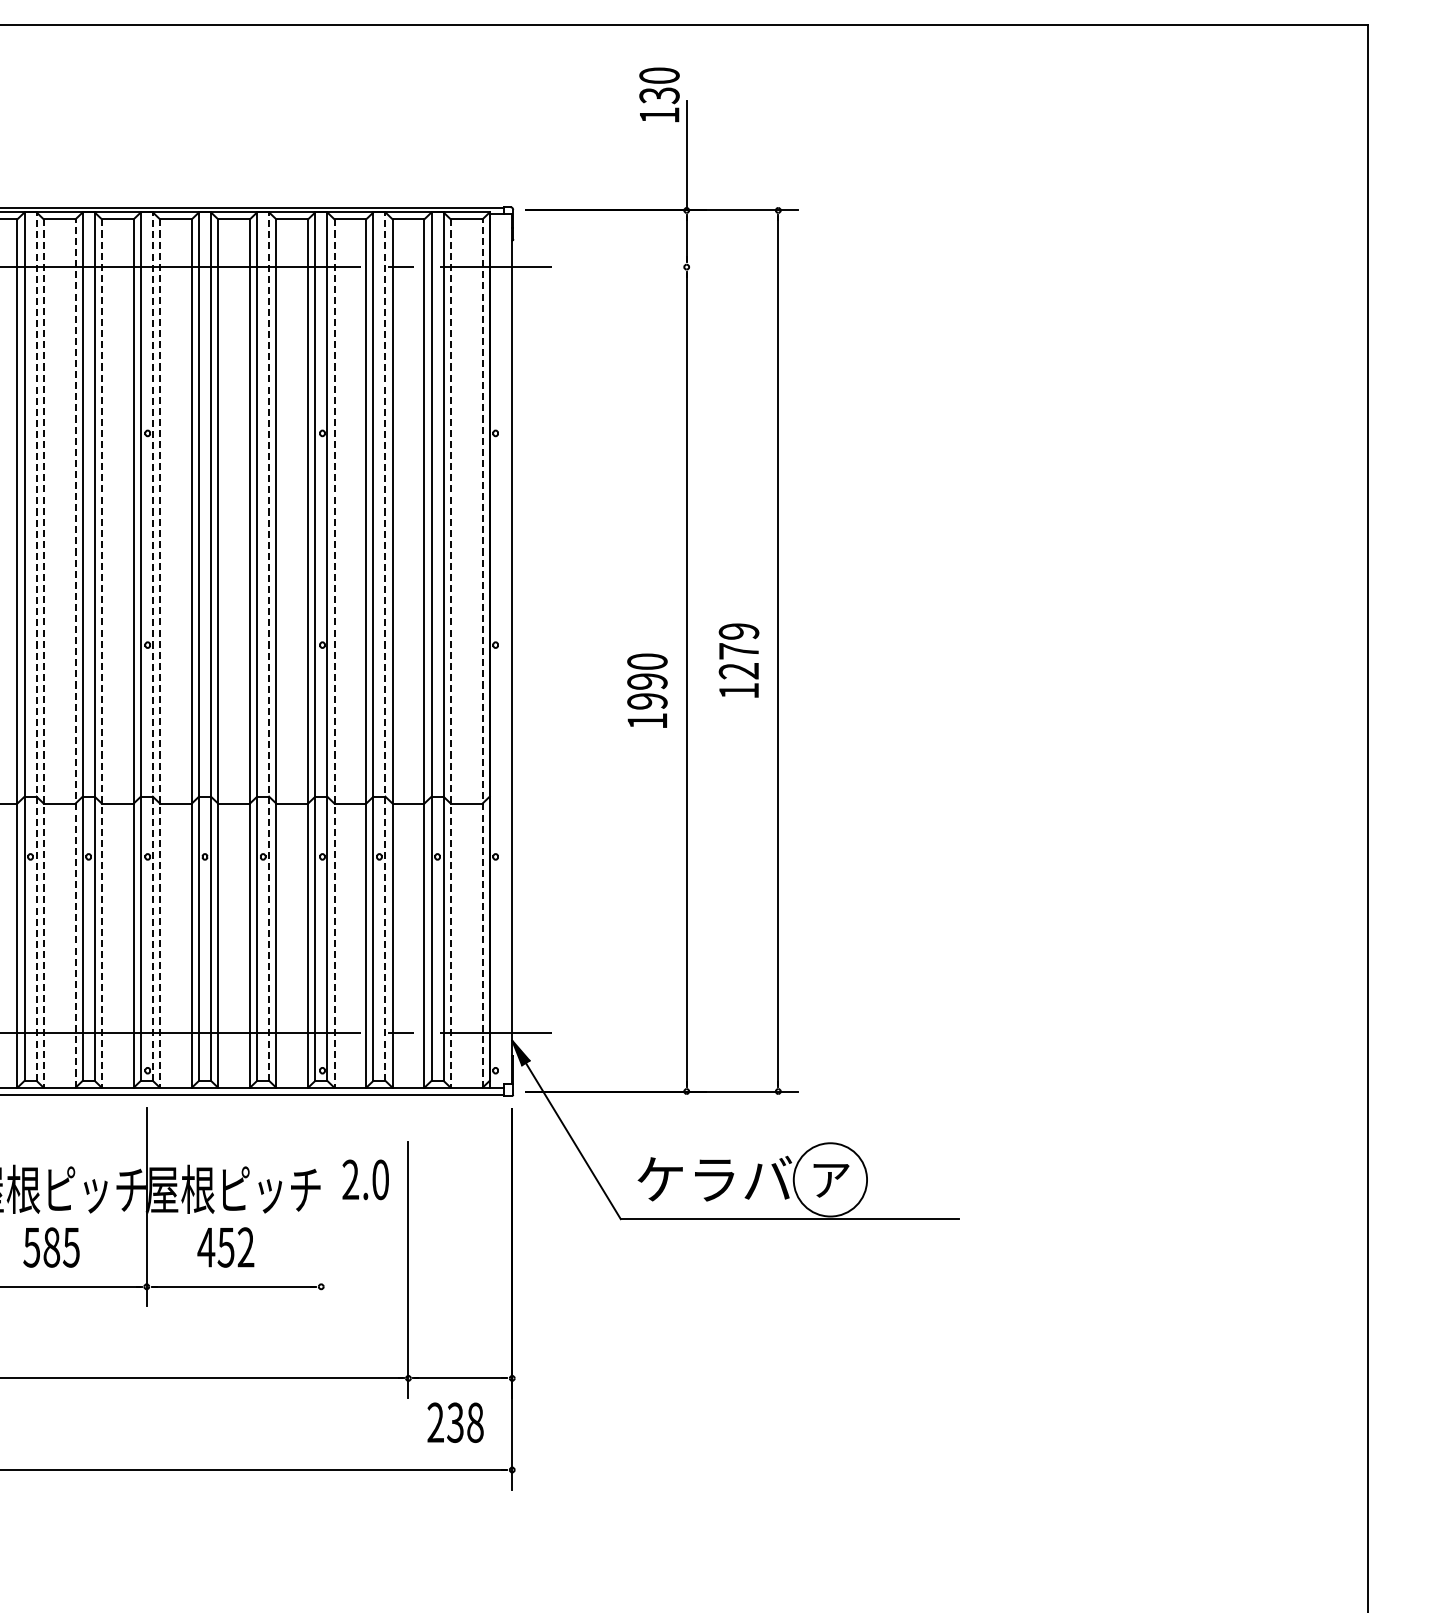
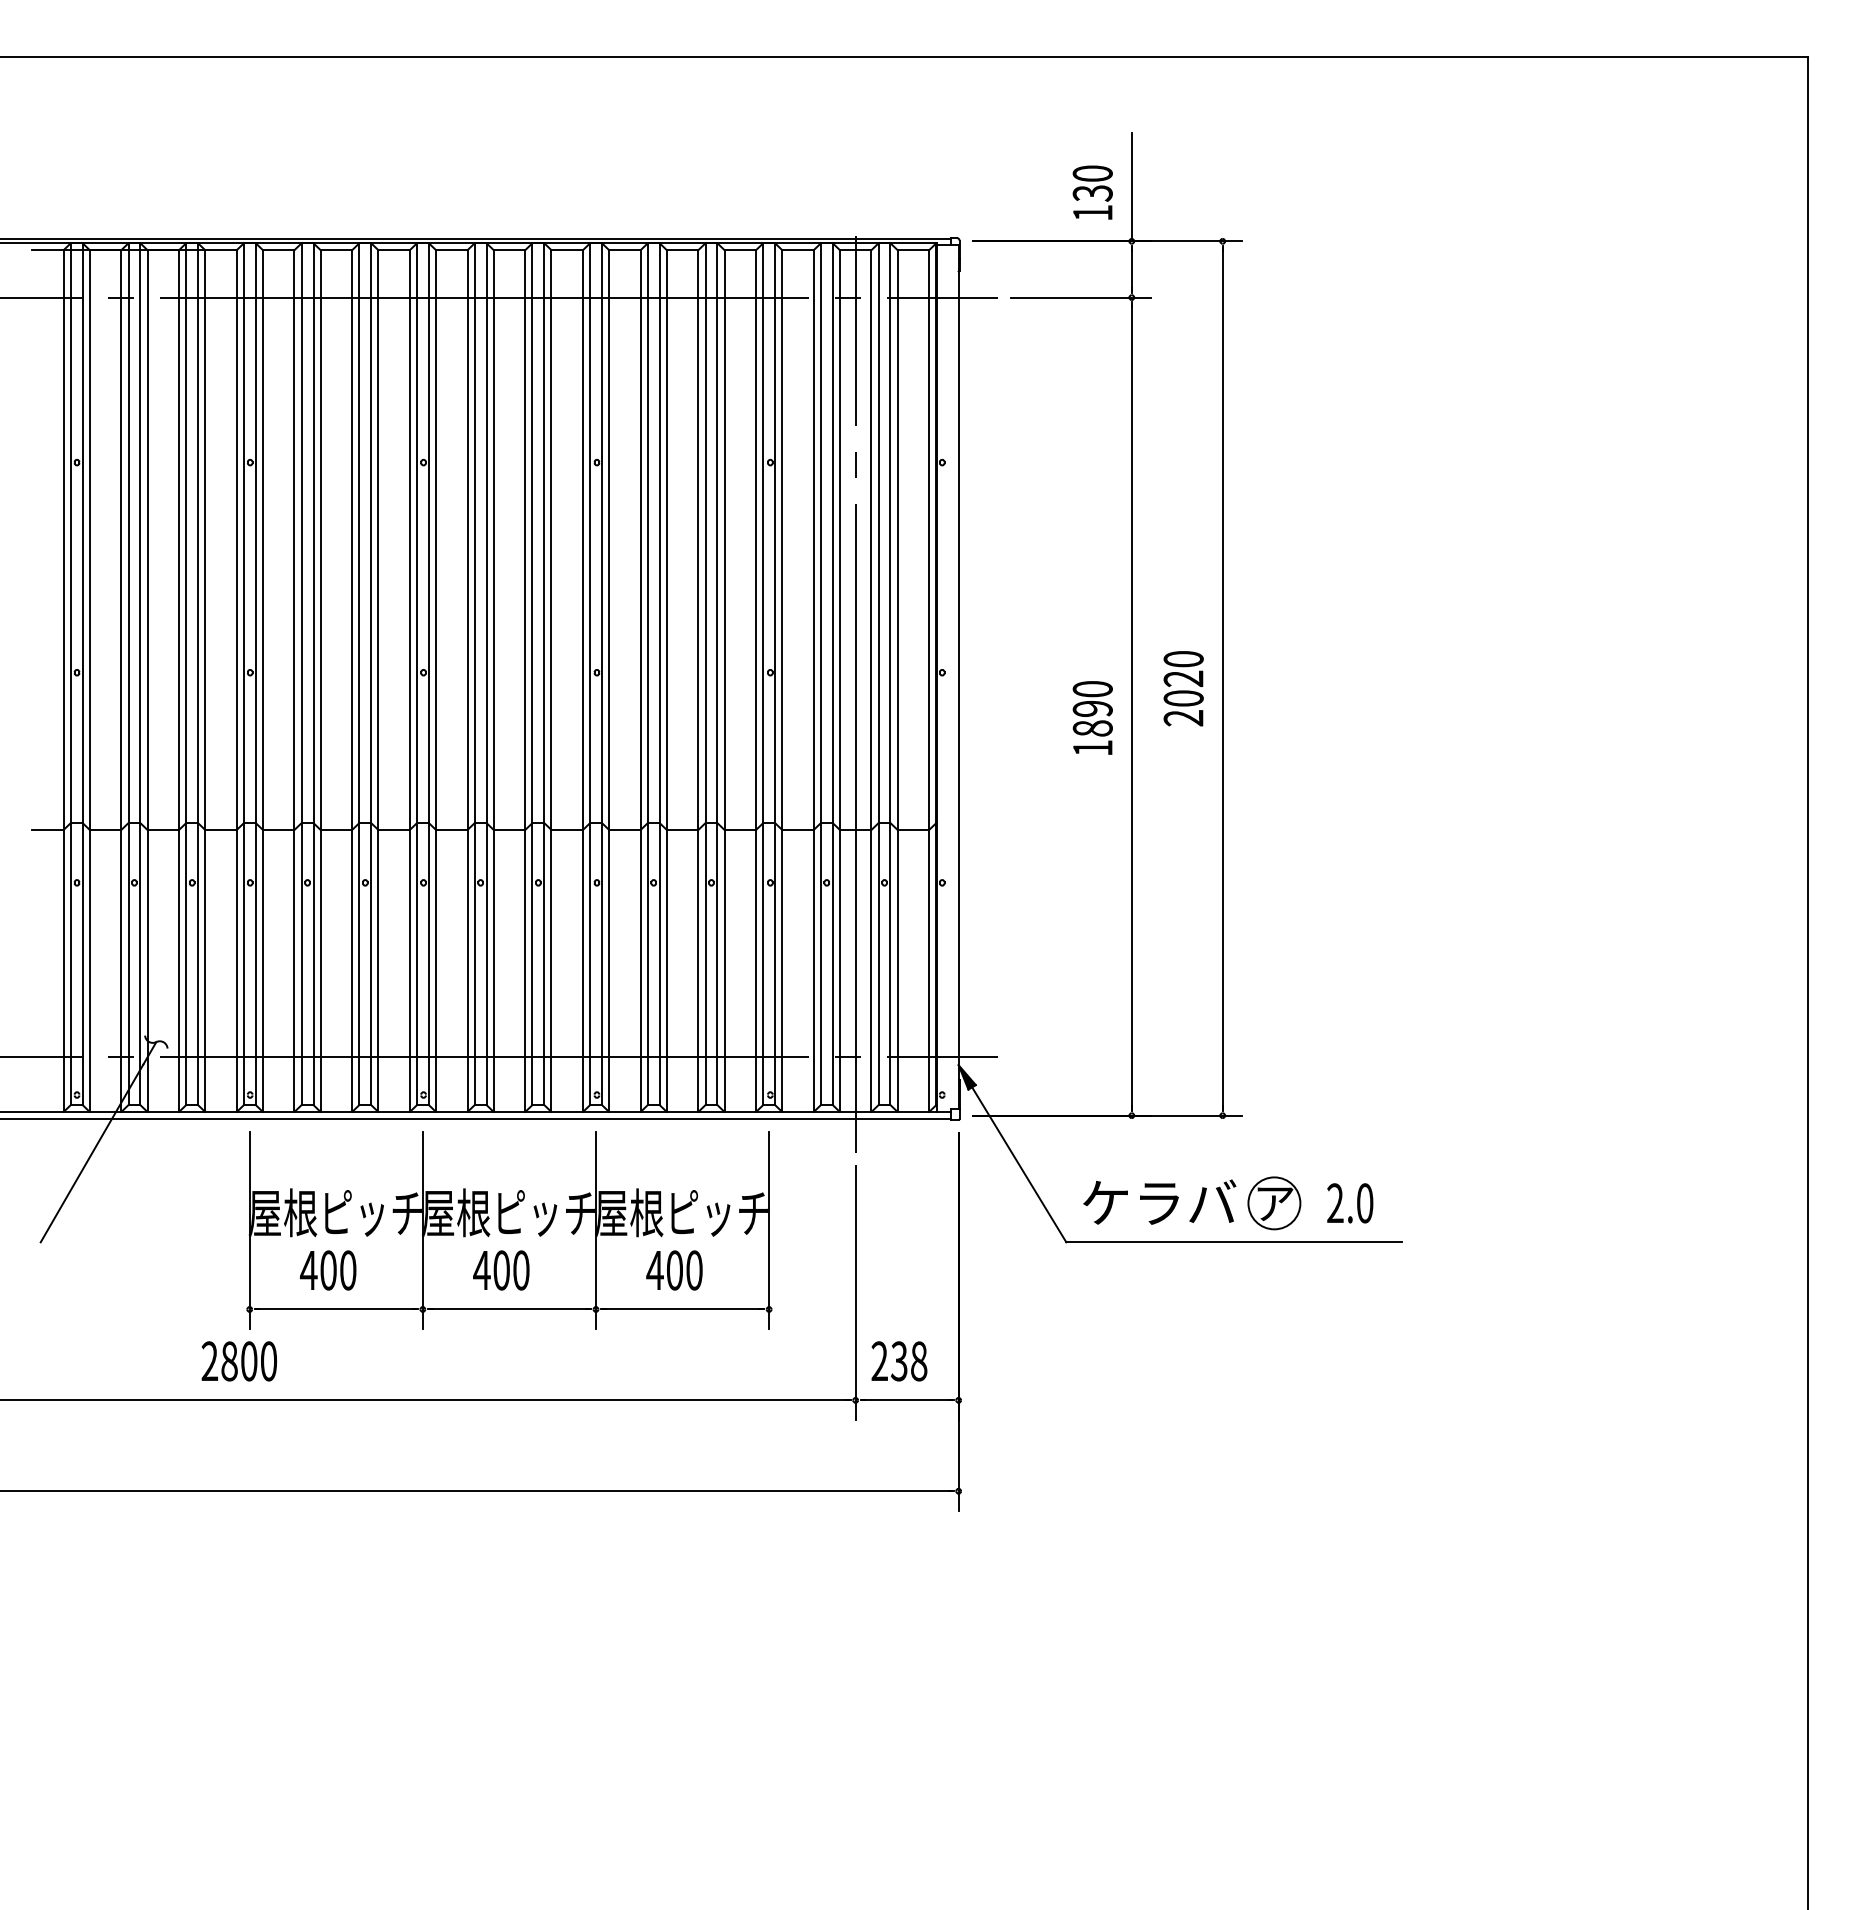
text: (659, 94) -> (1092, 192), moved
line: (635, 267) -> (1080, 297), added
line: (36, 646) -> (486, 674), dashed -> solid
line: (153, 646) -> (602, 674), dashed -> solid
line: (269, 646) -> (717, 674), dashed -> solid
line: (385, 646) -> (832, 674), dashed -> solid
line: (43, 653) -> (493, 681), dashed -> solid
line: (75, 653) -> (525, 681), dashed -> solid
line: (101, 653) -> (551, 681), dashed -> solid
line: (160, 653) -> (609, 681), dashed -> solid
line: (334, 653) -> (782, 681), dashed -> solid
line: (450, 653) -> (897, 681), dashed -> solid
line: (482, 653) -> (929, 681), dashed -> solid
text: (738, 661) -> (1183, 688), 1279 -> 2020
line: (408, 666) -> (855, 693), added
text: (647, 701) -> (1092, 728), 1990 -> 1890
text: (365, 1180) -> (1350, 1203), moved
circle: (830, 1180) -> (1274, 1203), size x0.71
line: (321, 1207) -> (769, 1230), added
text: (51, 1247) -> (501, 1270), 585 -> 400
text: (235, 1247) -> (684, 1270), 452 -> 400
text: (455, 1422) -> (899, 1361), moved

